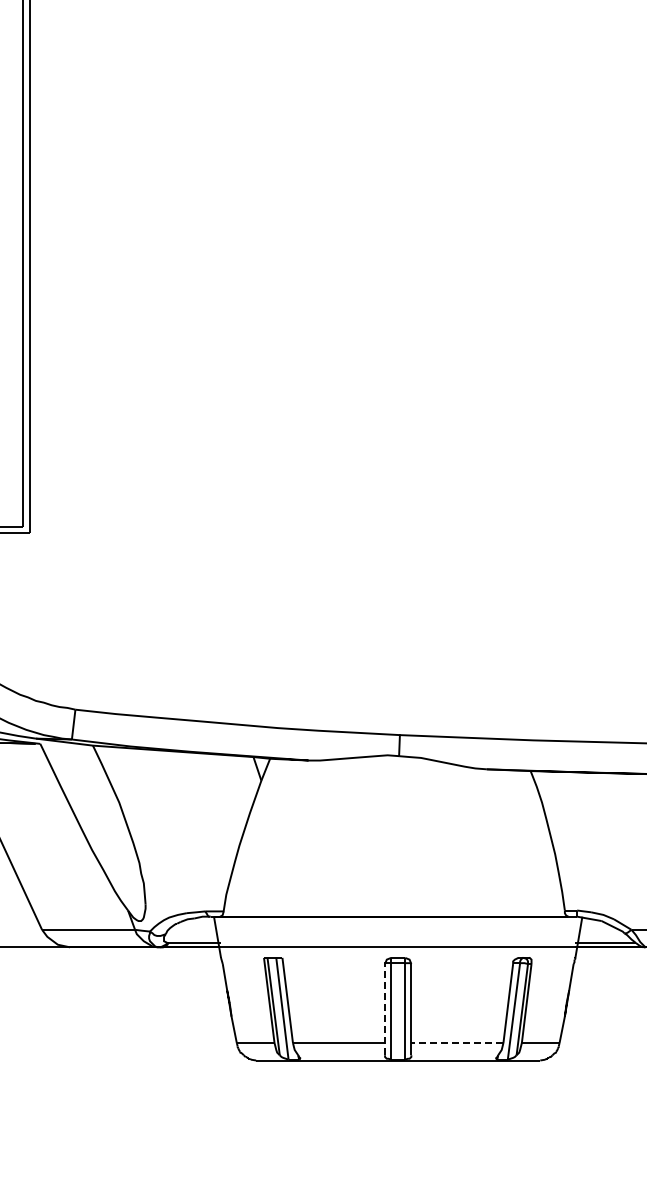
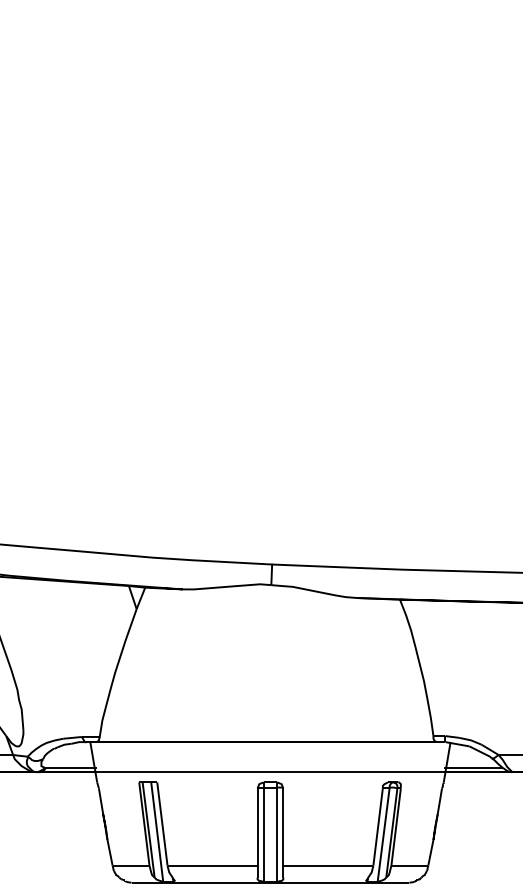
line: (385, 1009) -> (258, 832), dashed -> solid
line: (456, 1042) -> (327, 865), dashed -> solid

